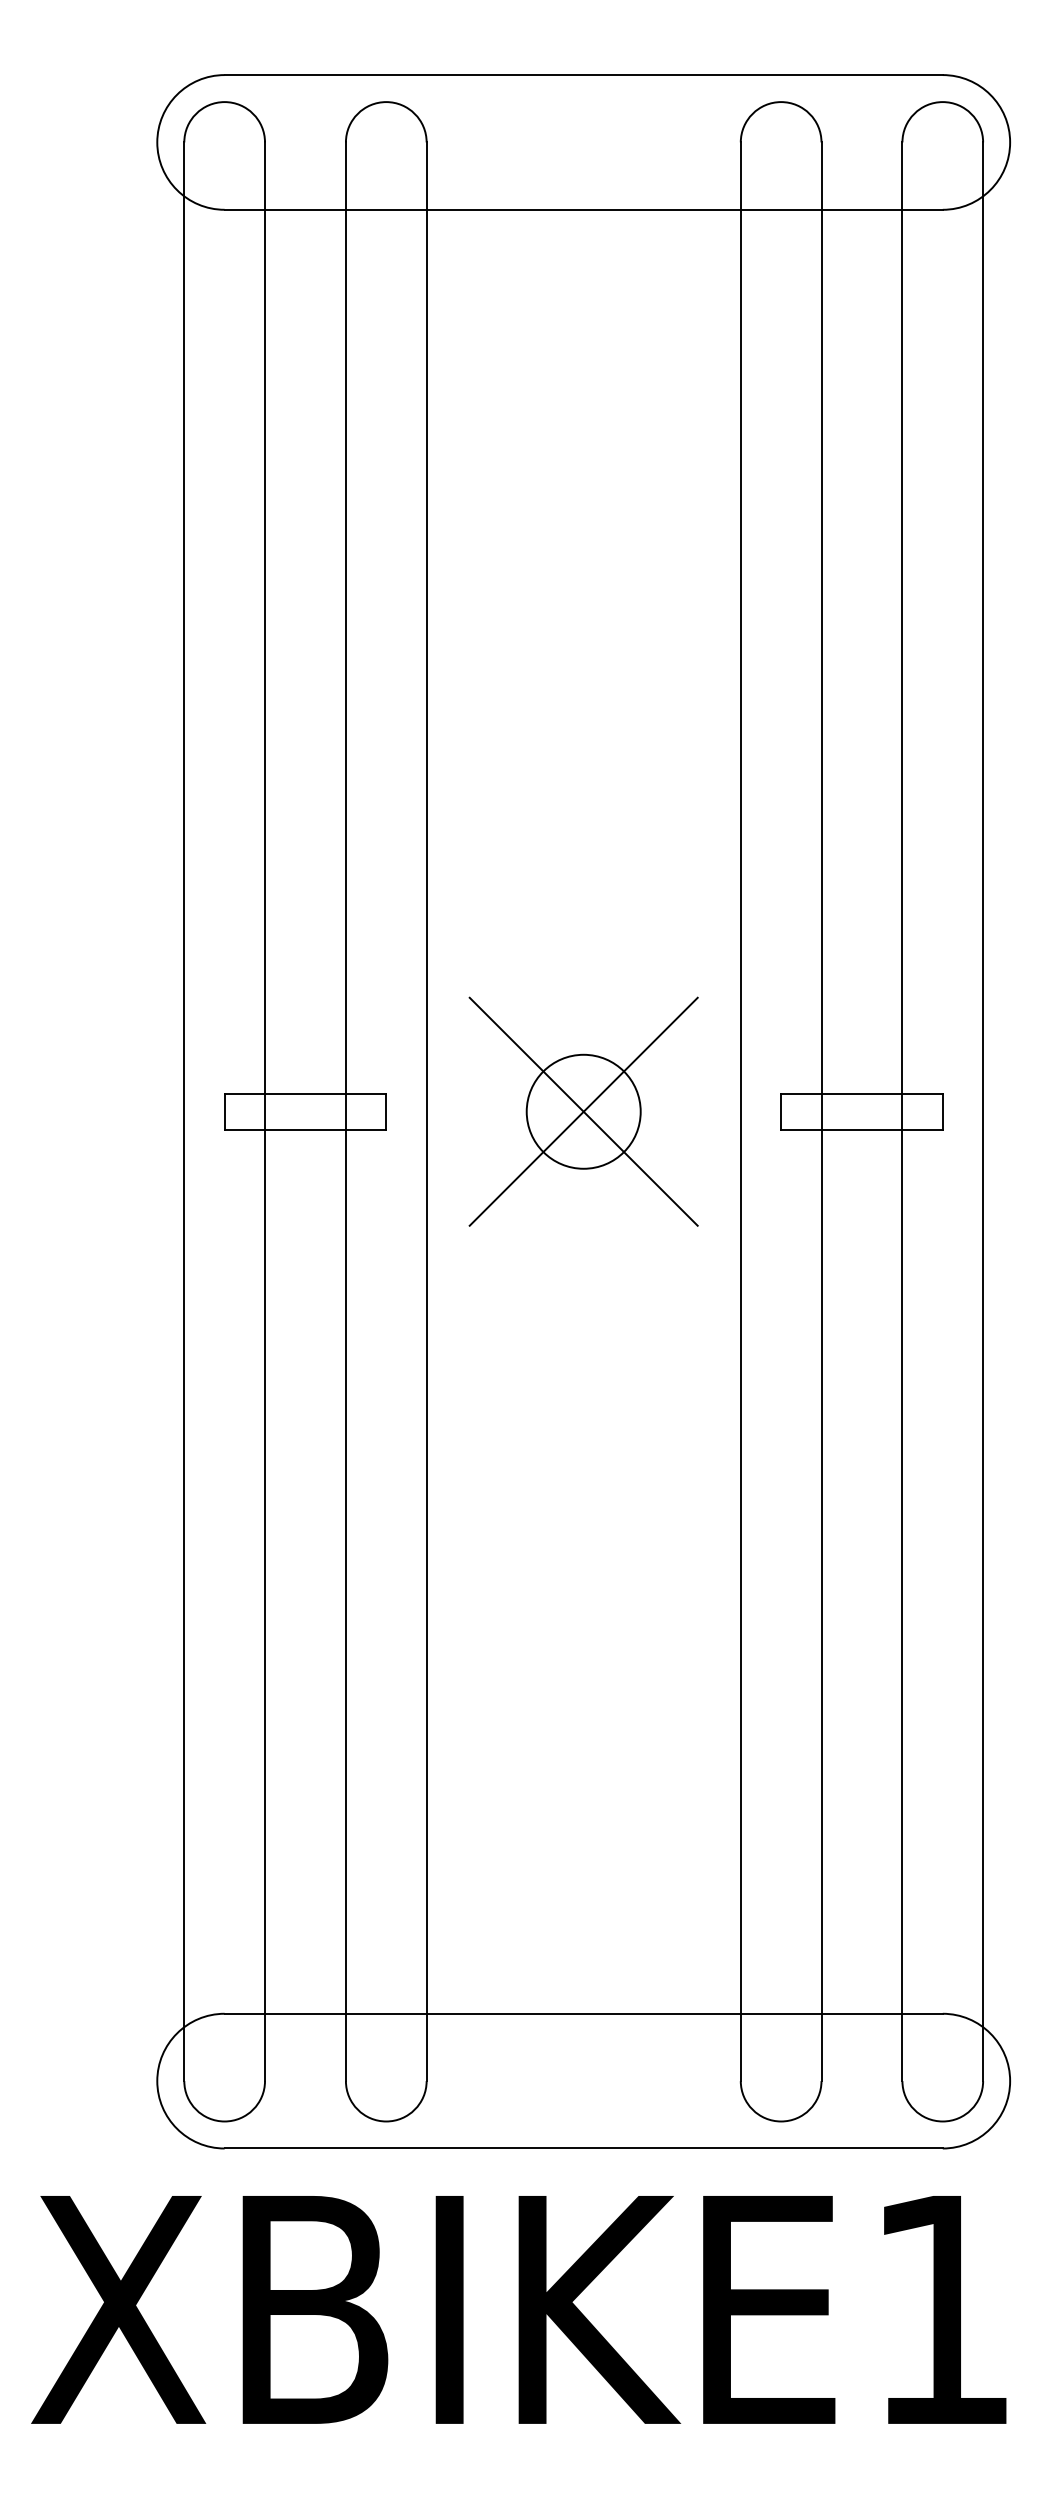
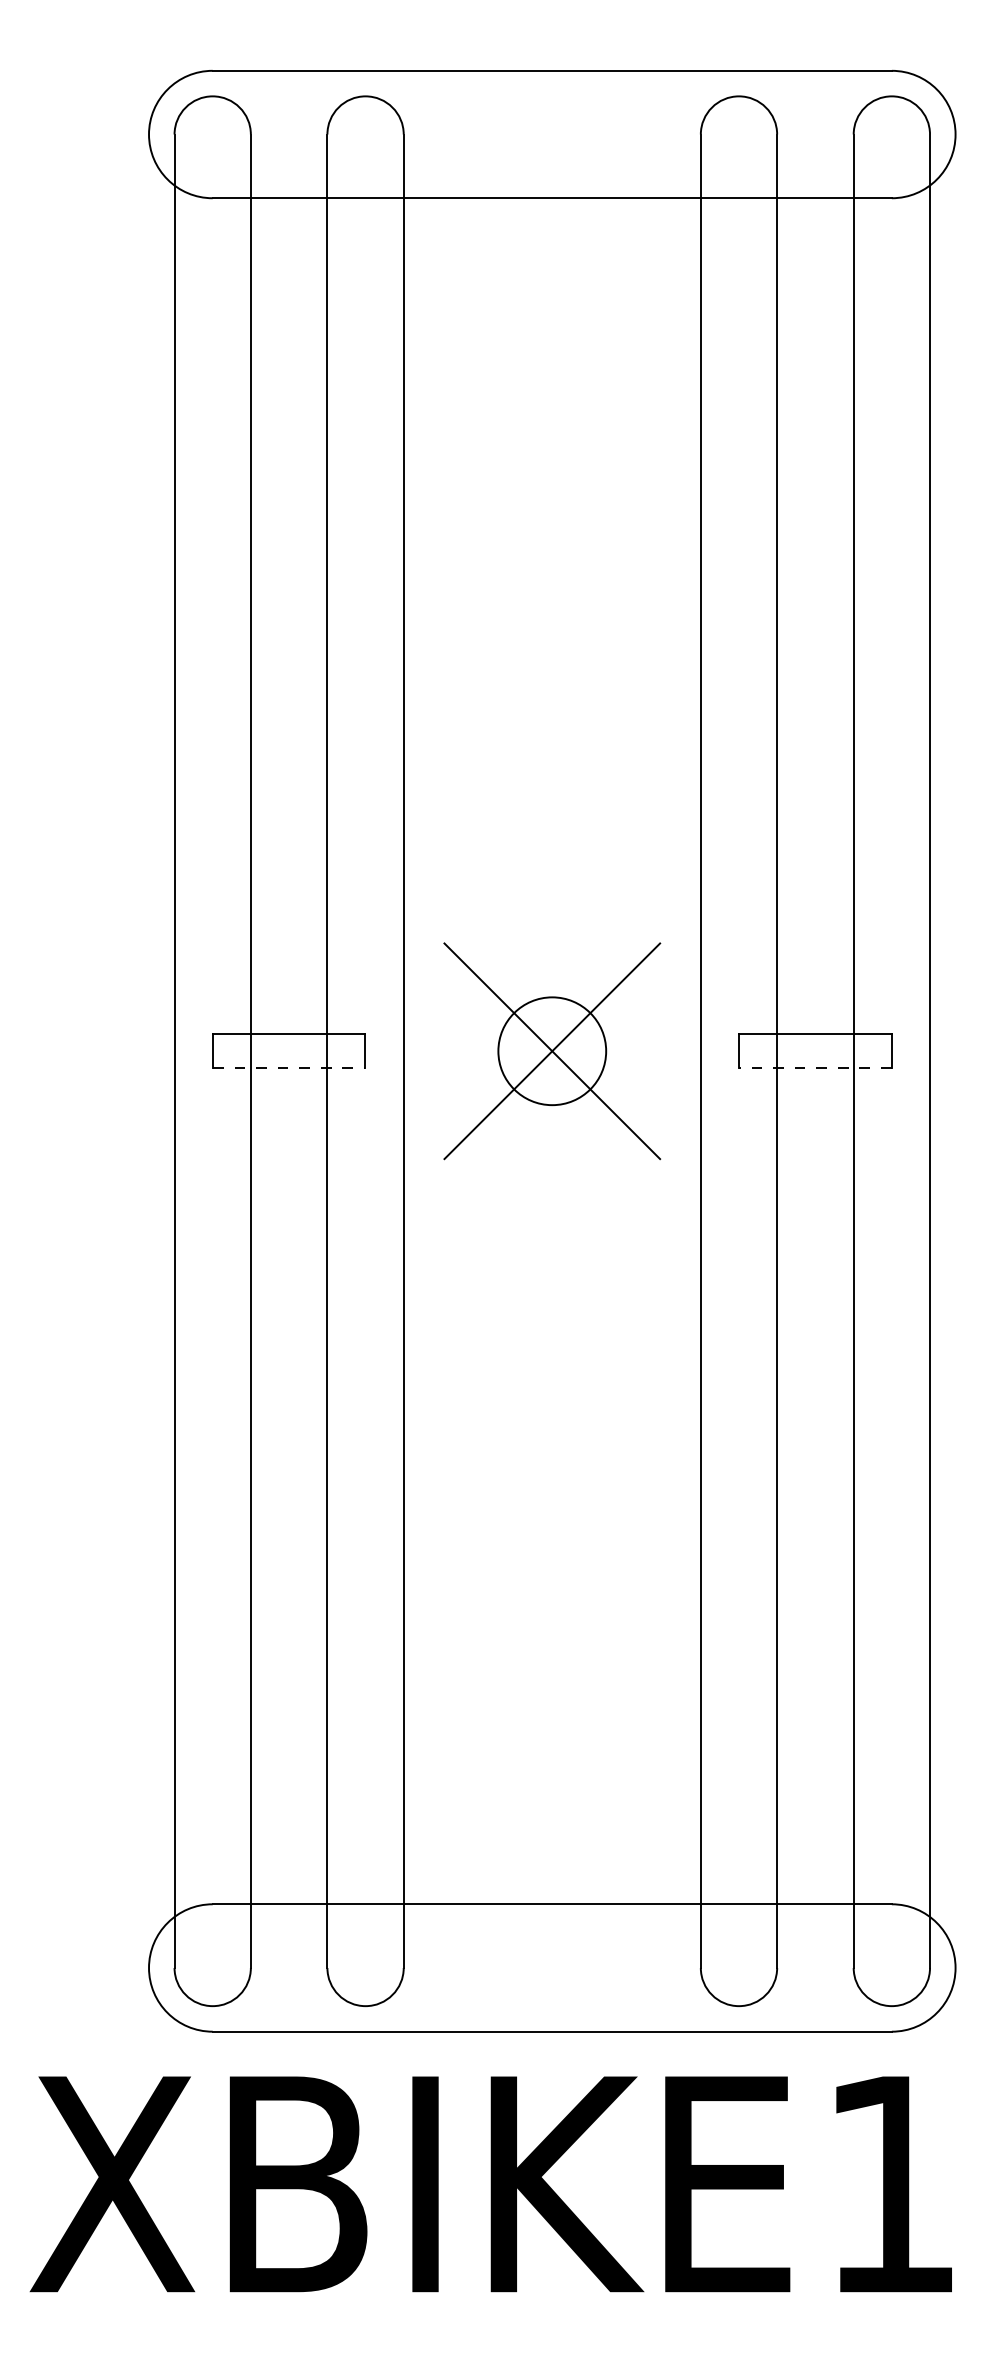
line: (305, 1130) -> (289, 1068), solid -> dashed
line: (860, 1130) -> (814, 1068), solid -> dashed

